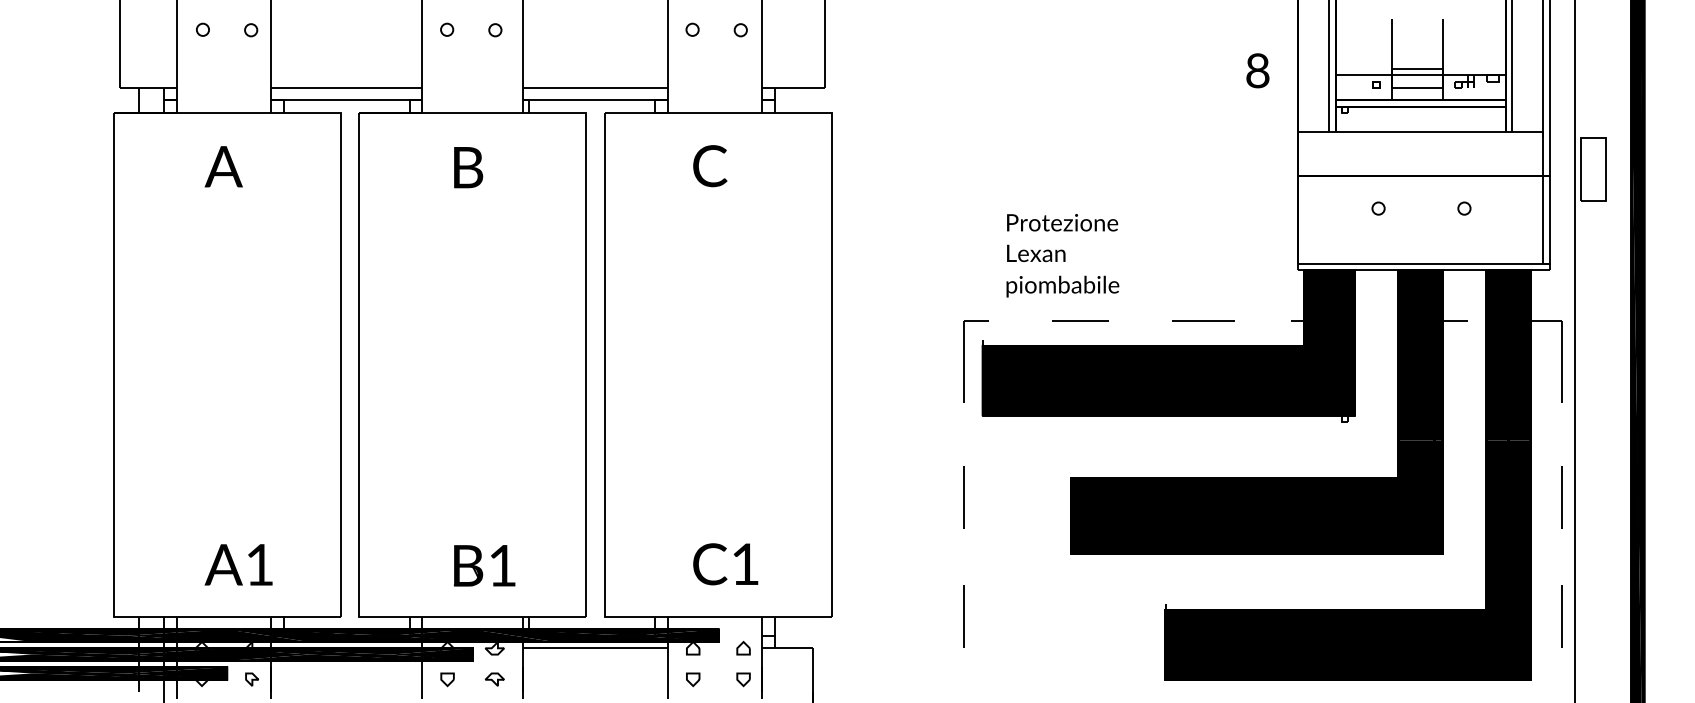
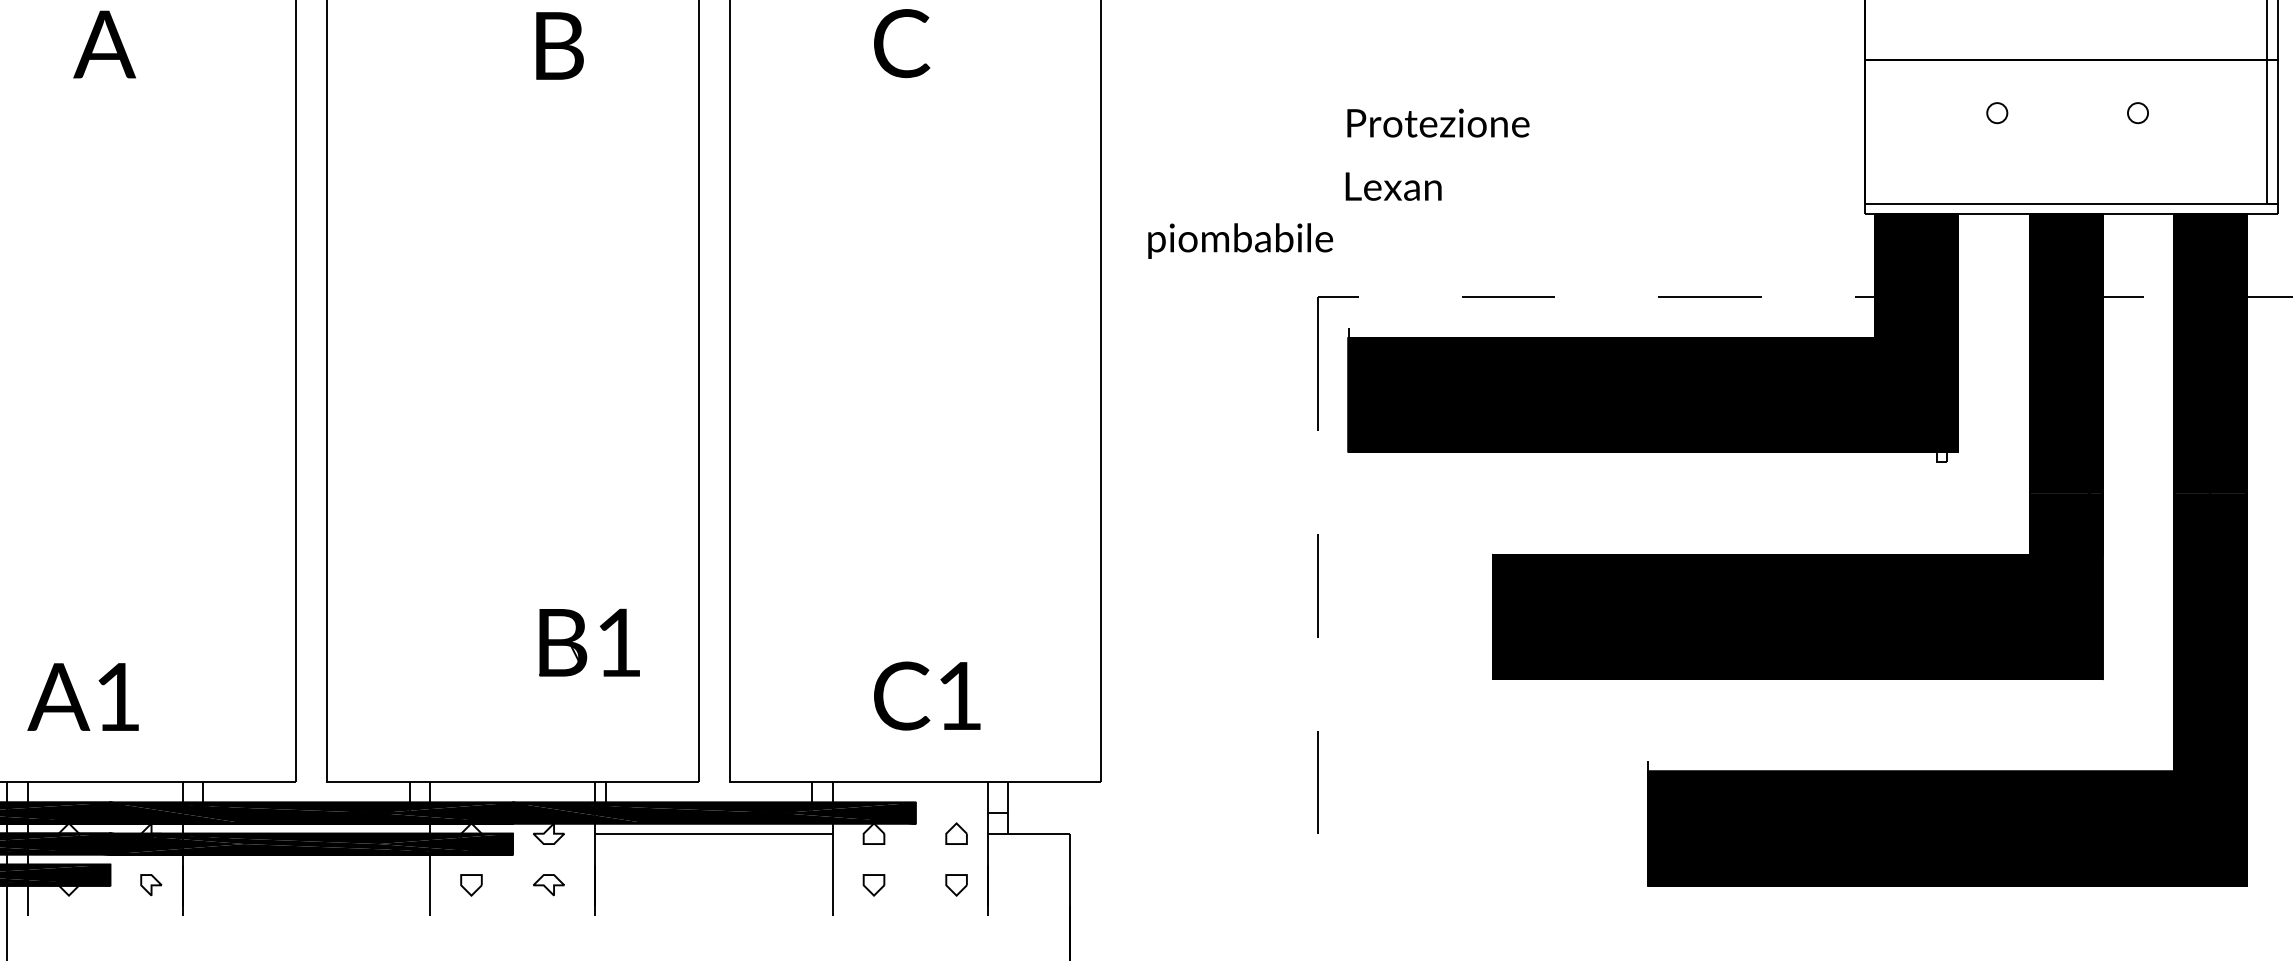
text: (468, 167) -> (559, 45), moved
text: (1062, 222) -> (1438, 122), moved
text: (1036, 253) -> (1394, 186), moved
text: (1062, 286) -> (1239, 240), moved
part: (238, 564) -> (82, 696), moved
part: (484, 565) -> (589, 642), moved

